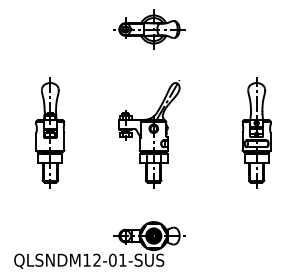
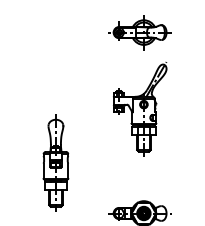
part: (50, 132) -> (56, 163), moved
part: (149, 134) -> (140, 109), moved

